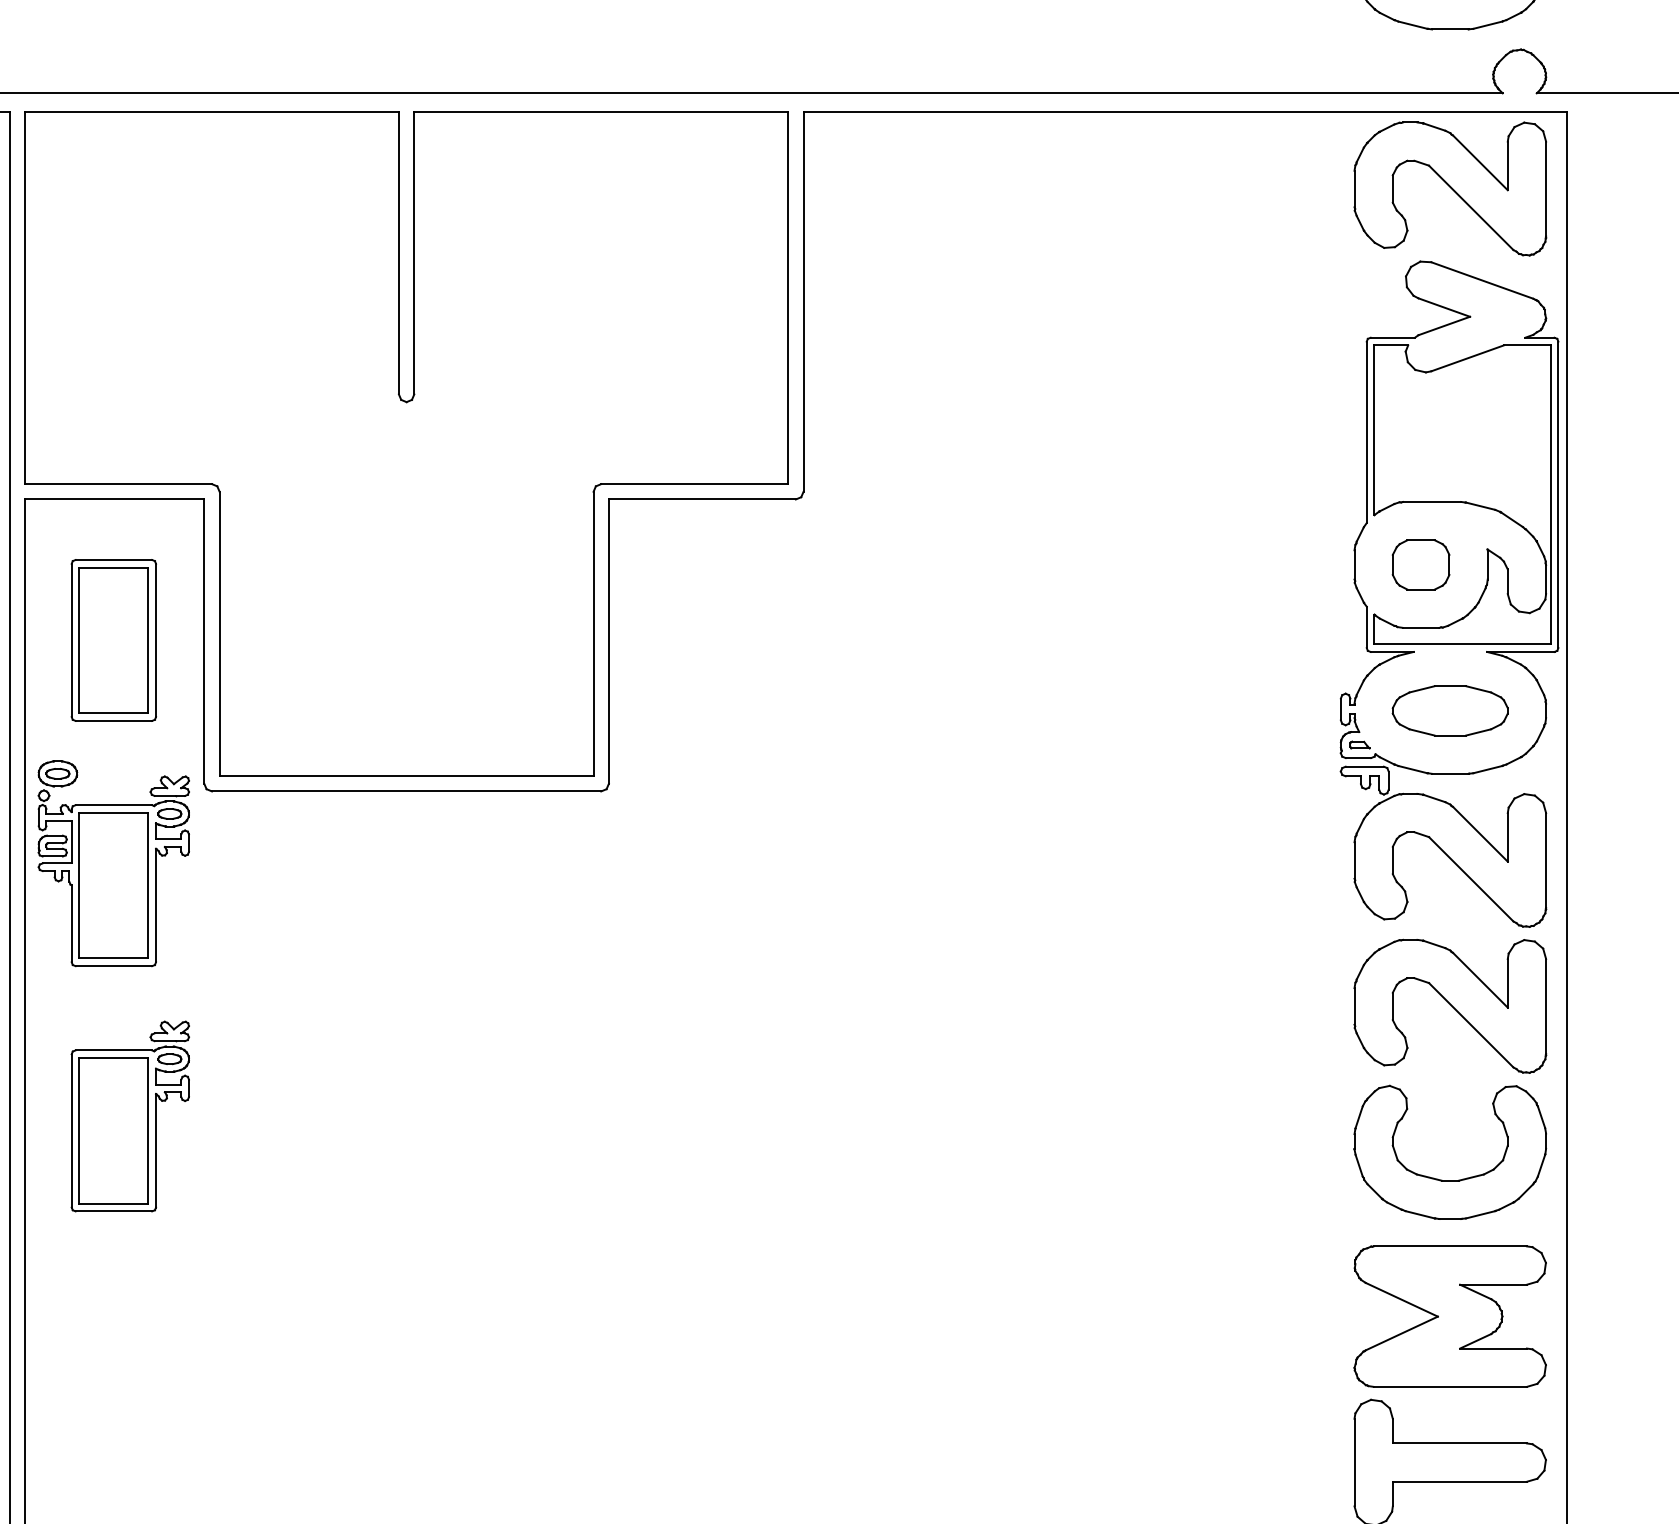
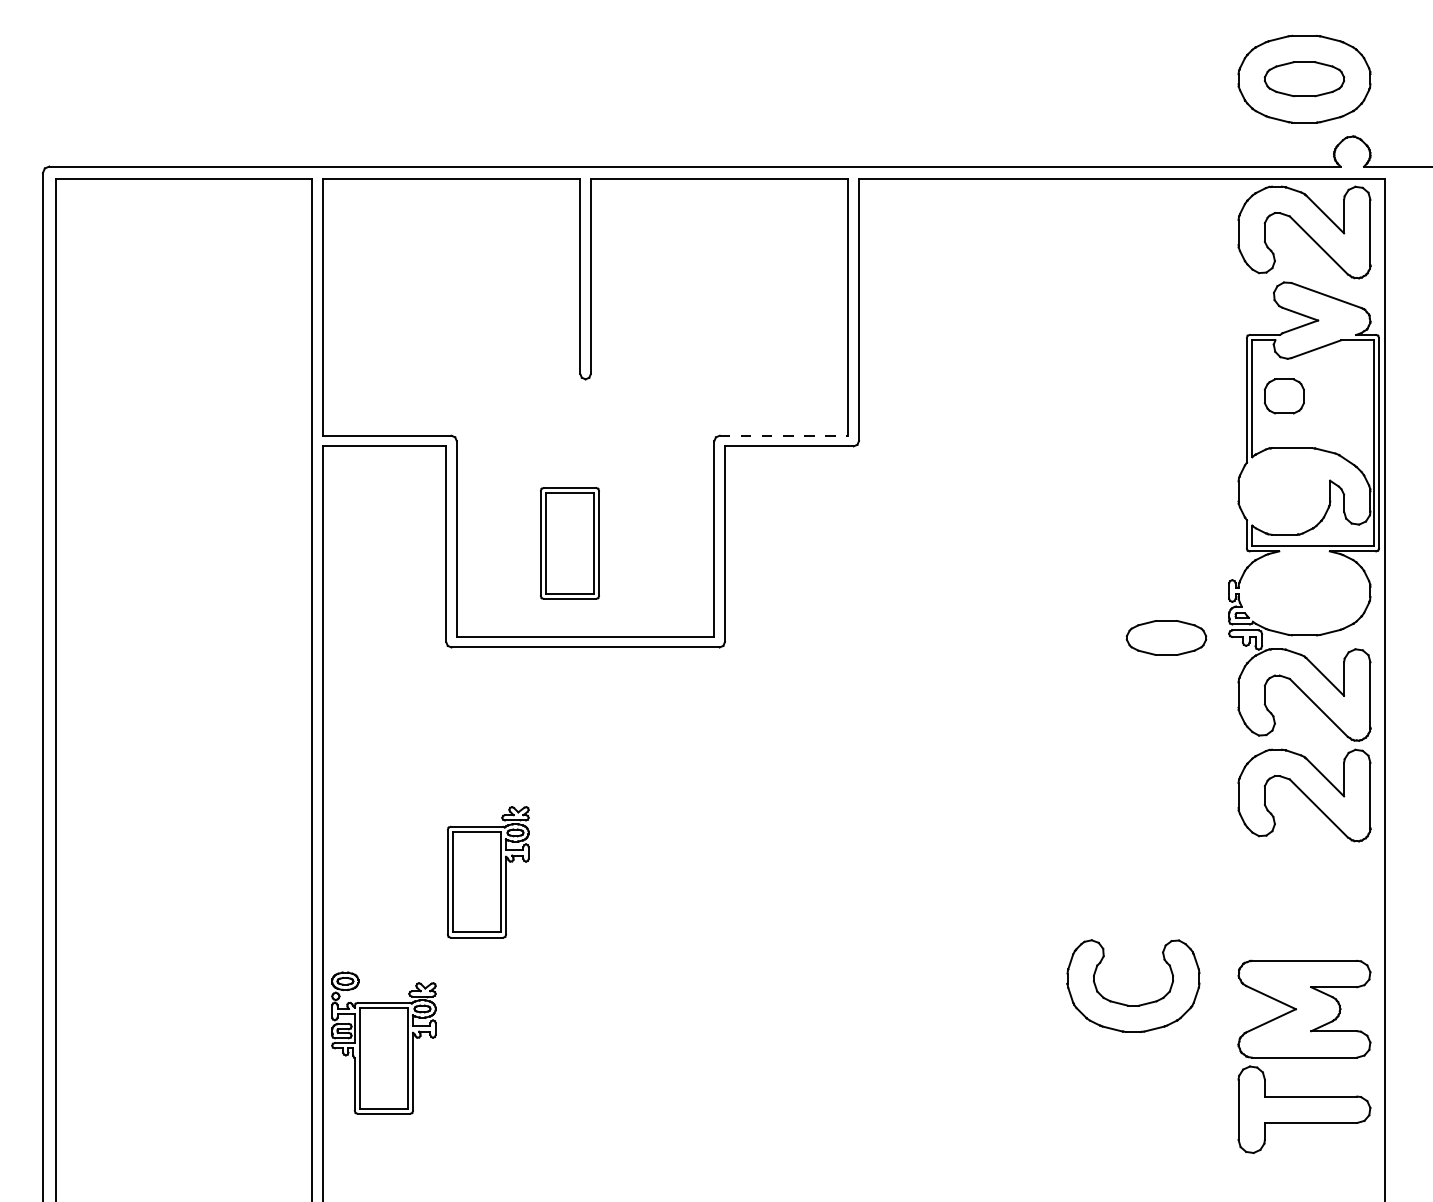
line: (695, 483) -> (784, 435), solid -> dashed
part: (1419, 565) -> (1283, 396), moved
part: (113, 640) -> (569, 543), moved
part: (1450, 710) -> (1166, 637), moved
part: (113, 862) -> (383, 1042), moved
part: (129, 1116) -> (487, 872), moved
part: (1443, 1179) -> (1128, 1004), moved

